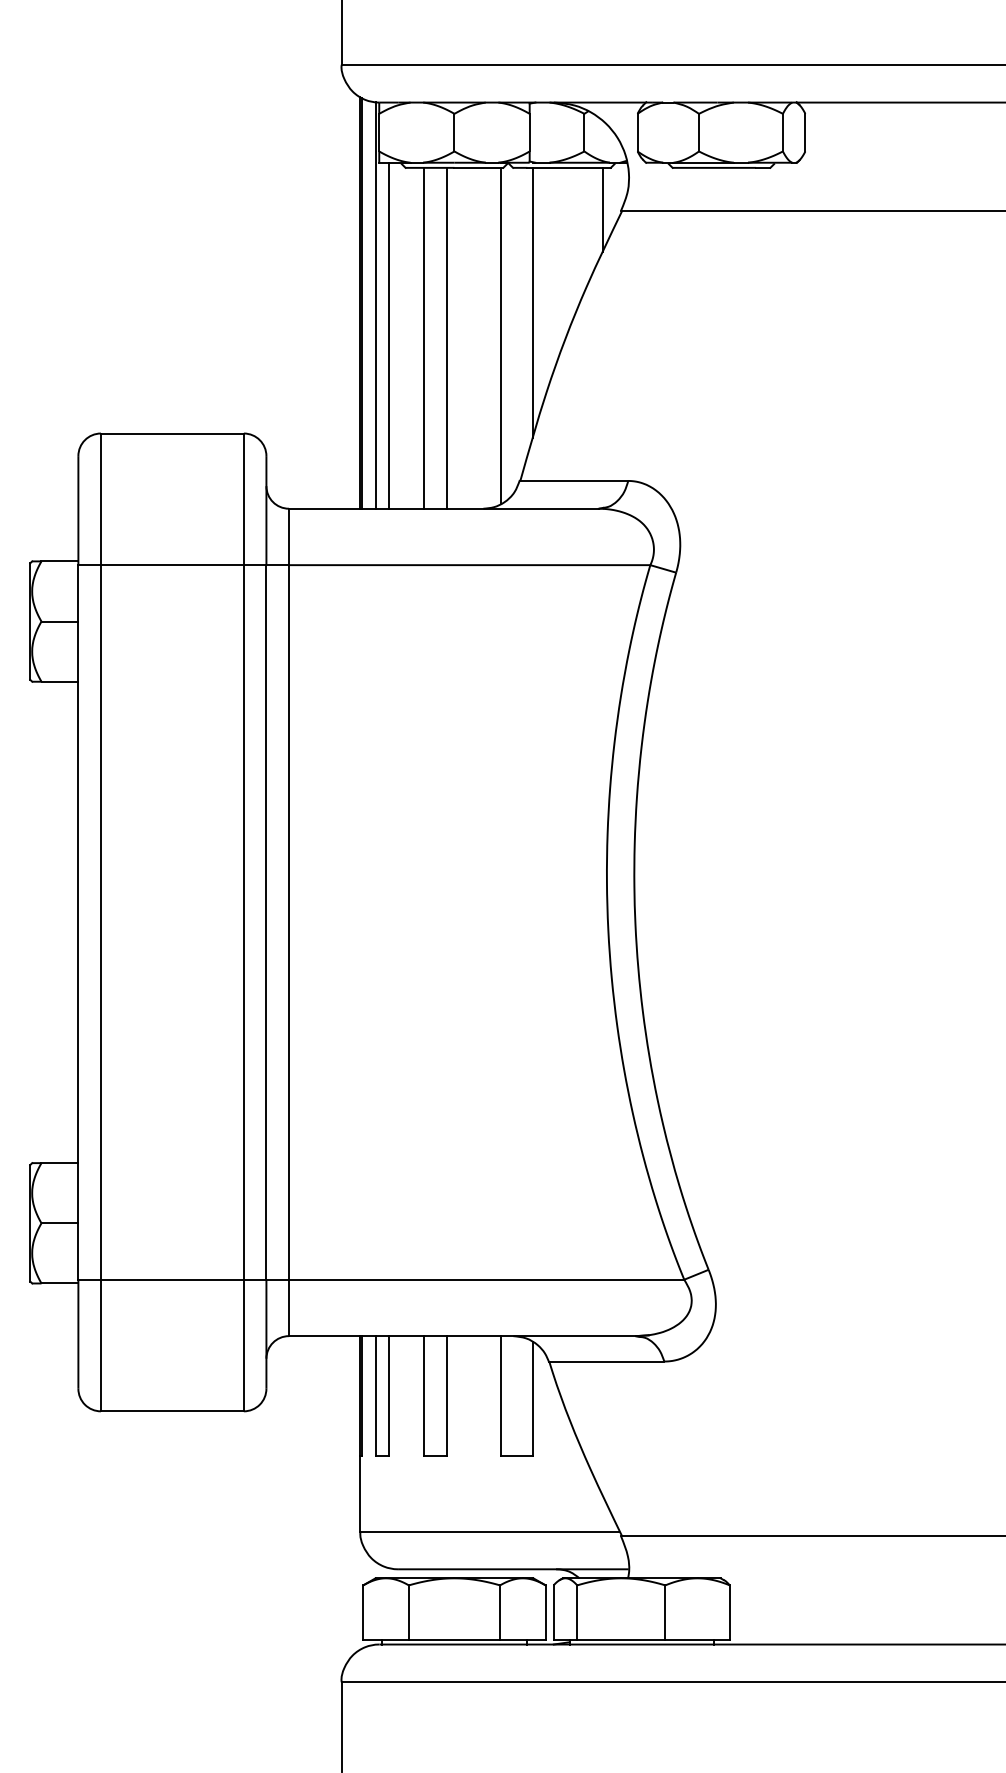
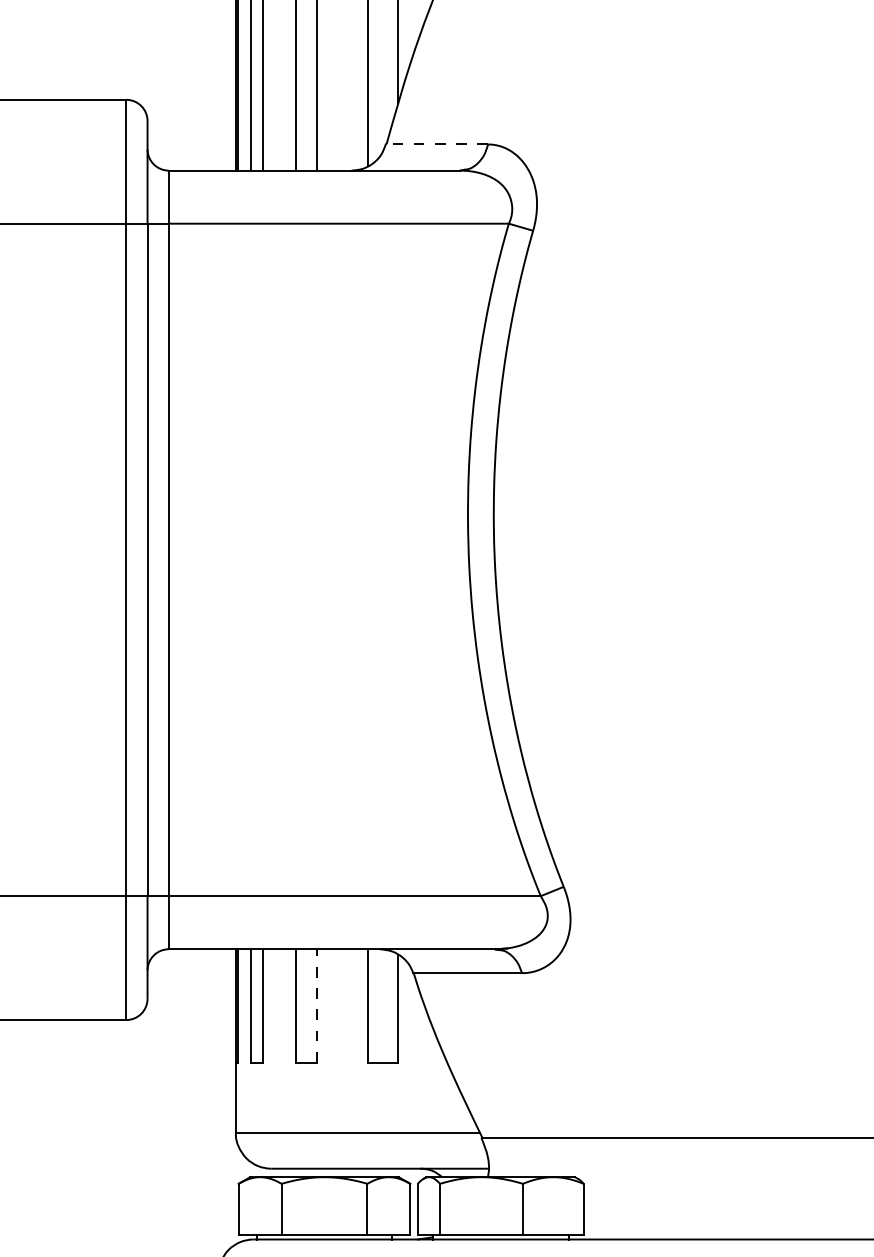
line: (573, 480) -> (436, 144), solid -> dashed
line: (447, 1395) -> (317, 1005), solid -> dashed

